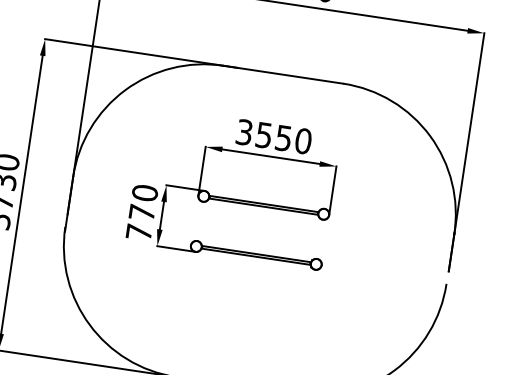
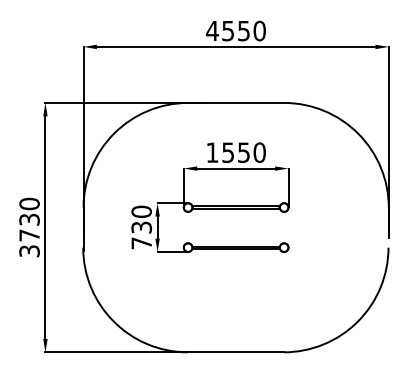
text: (244, 132) -> (212, 152), 3550 -> 1550
text: (141, 212) -> (141, 227), 770 -> 730

